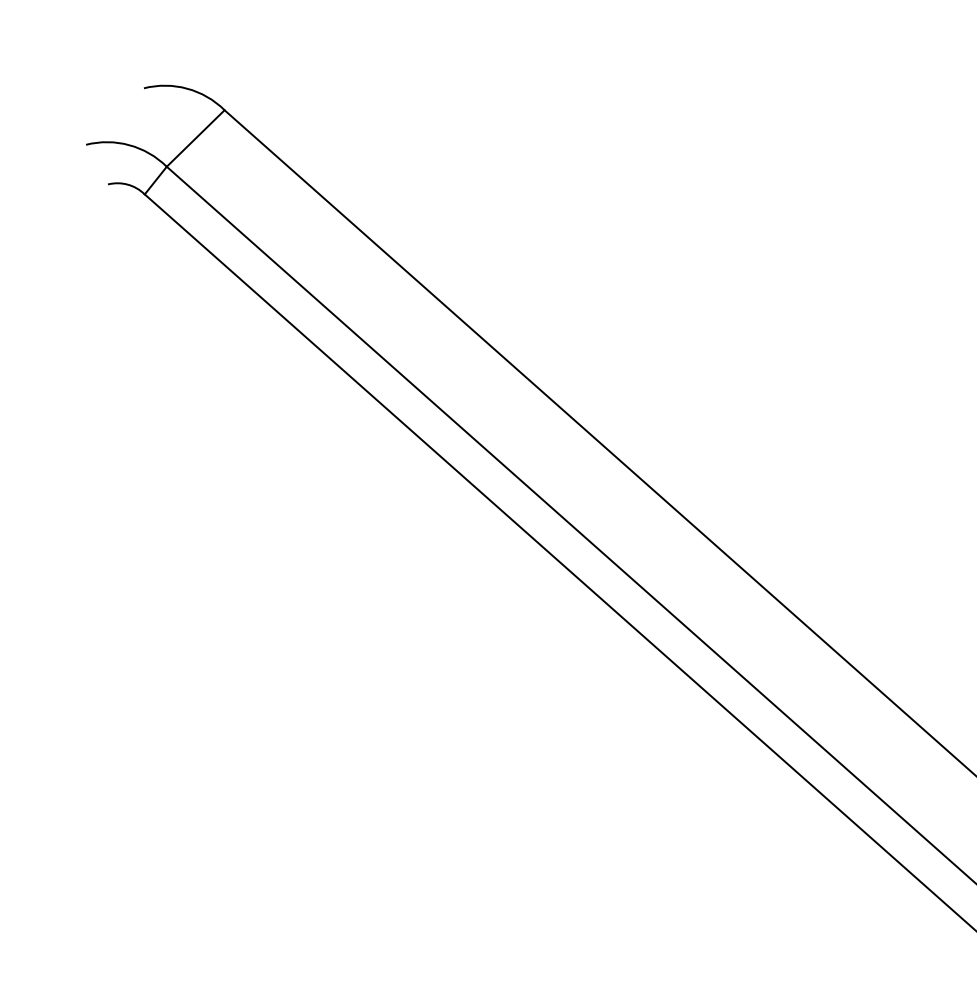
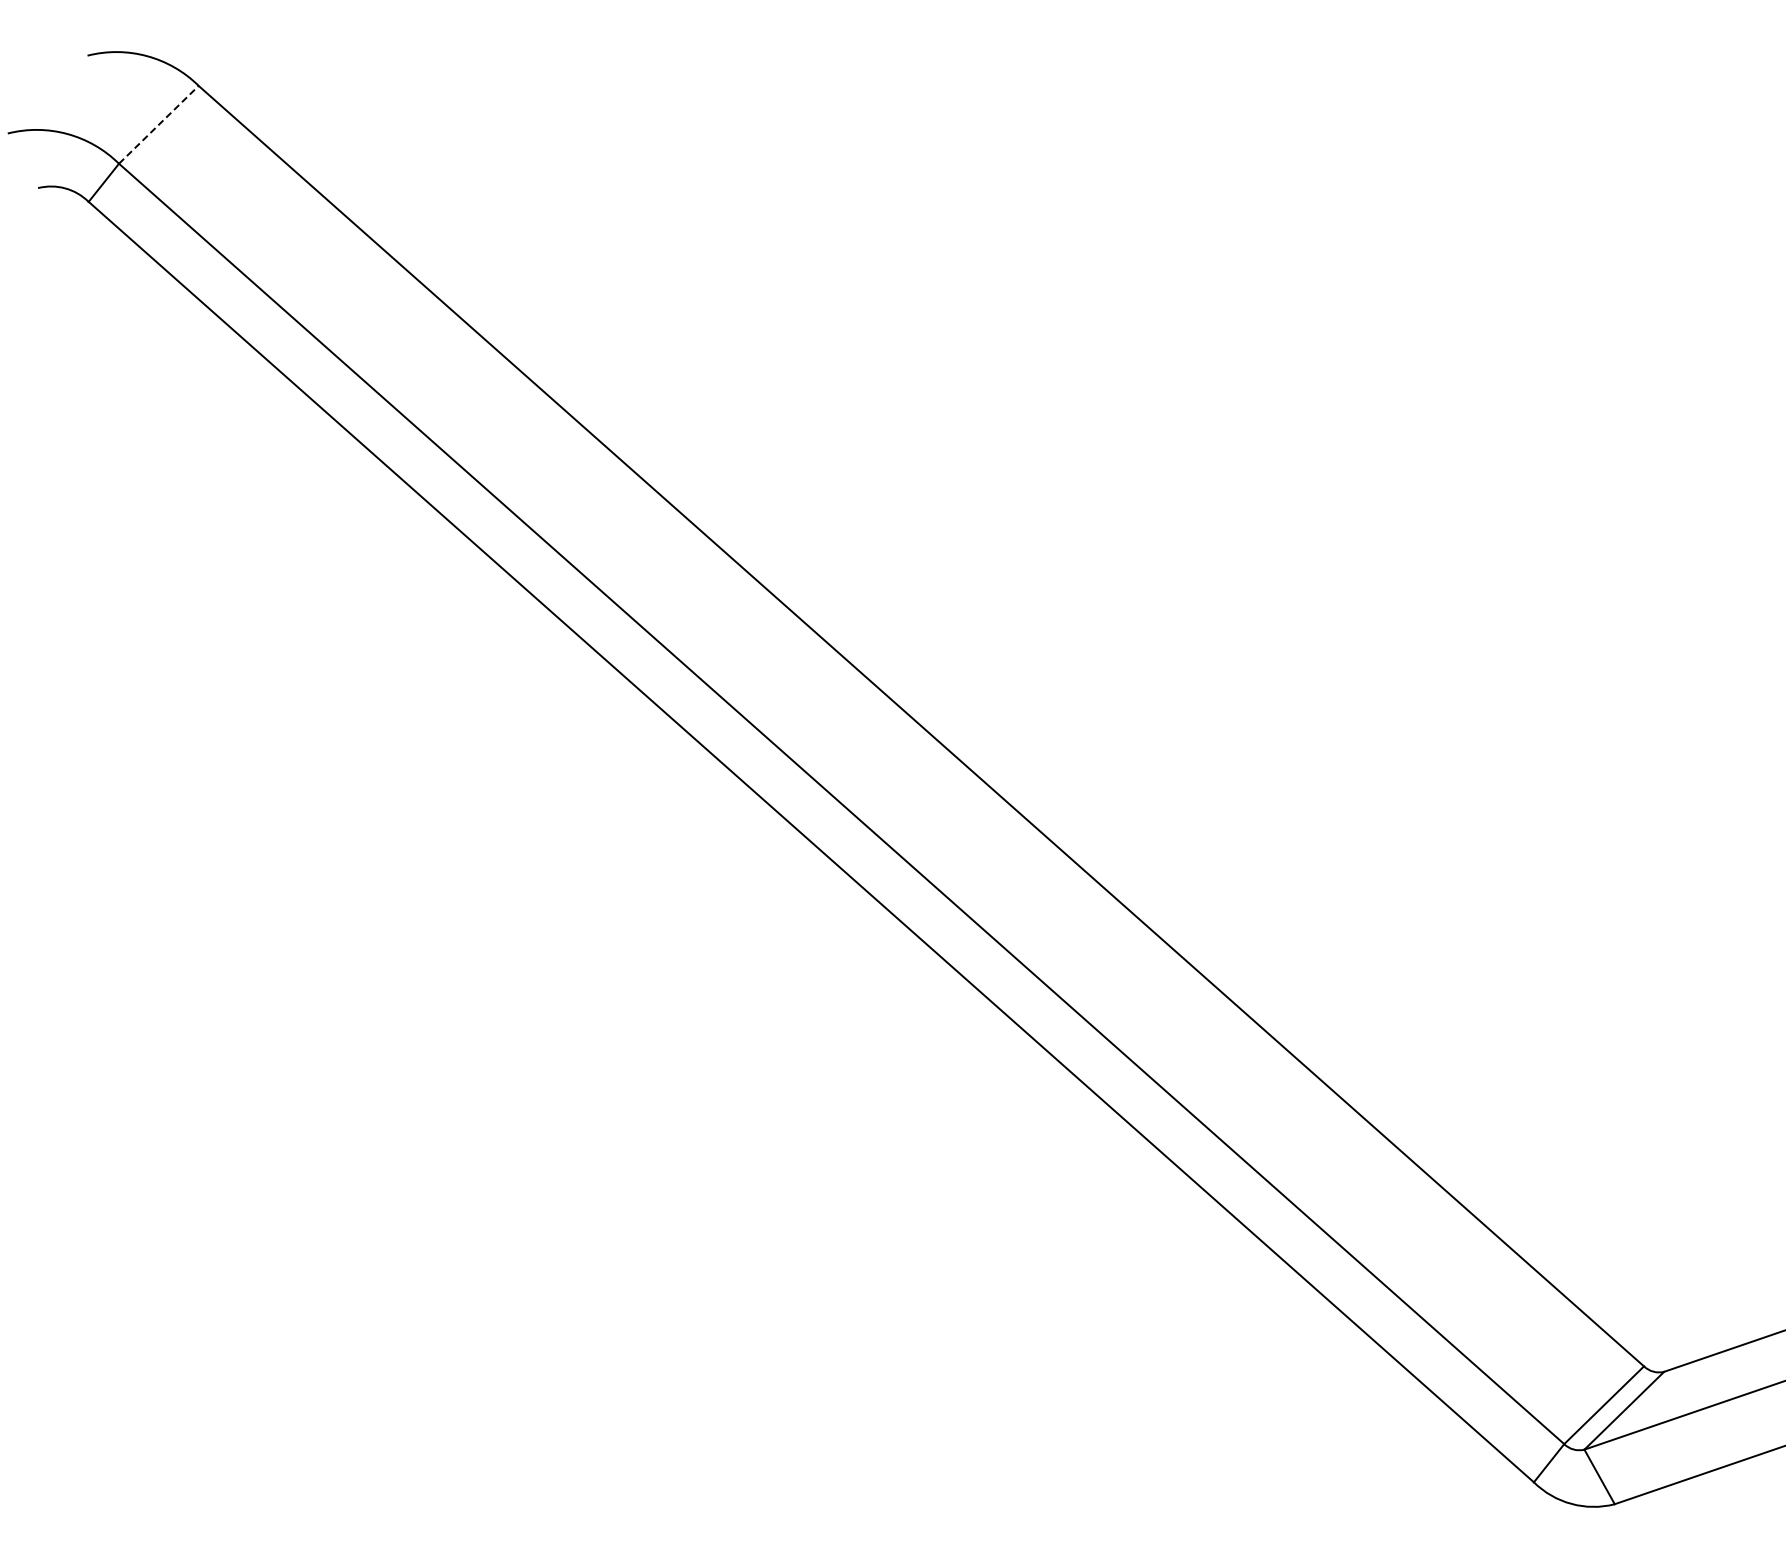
line: (195, 138) -> (158, 124), solid -> dashed

